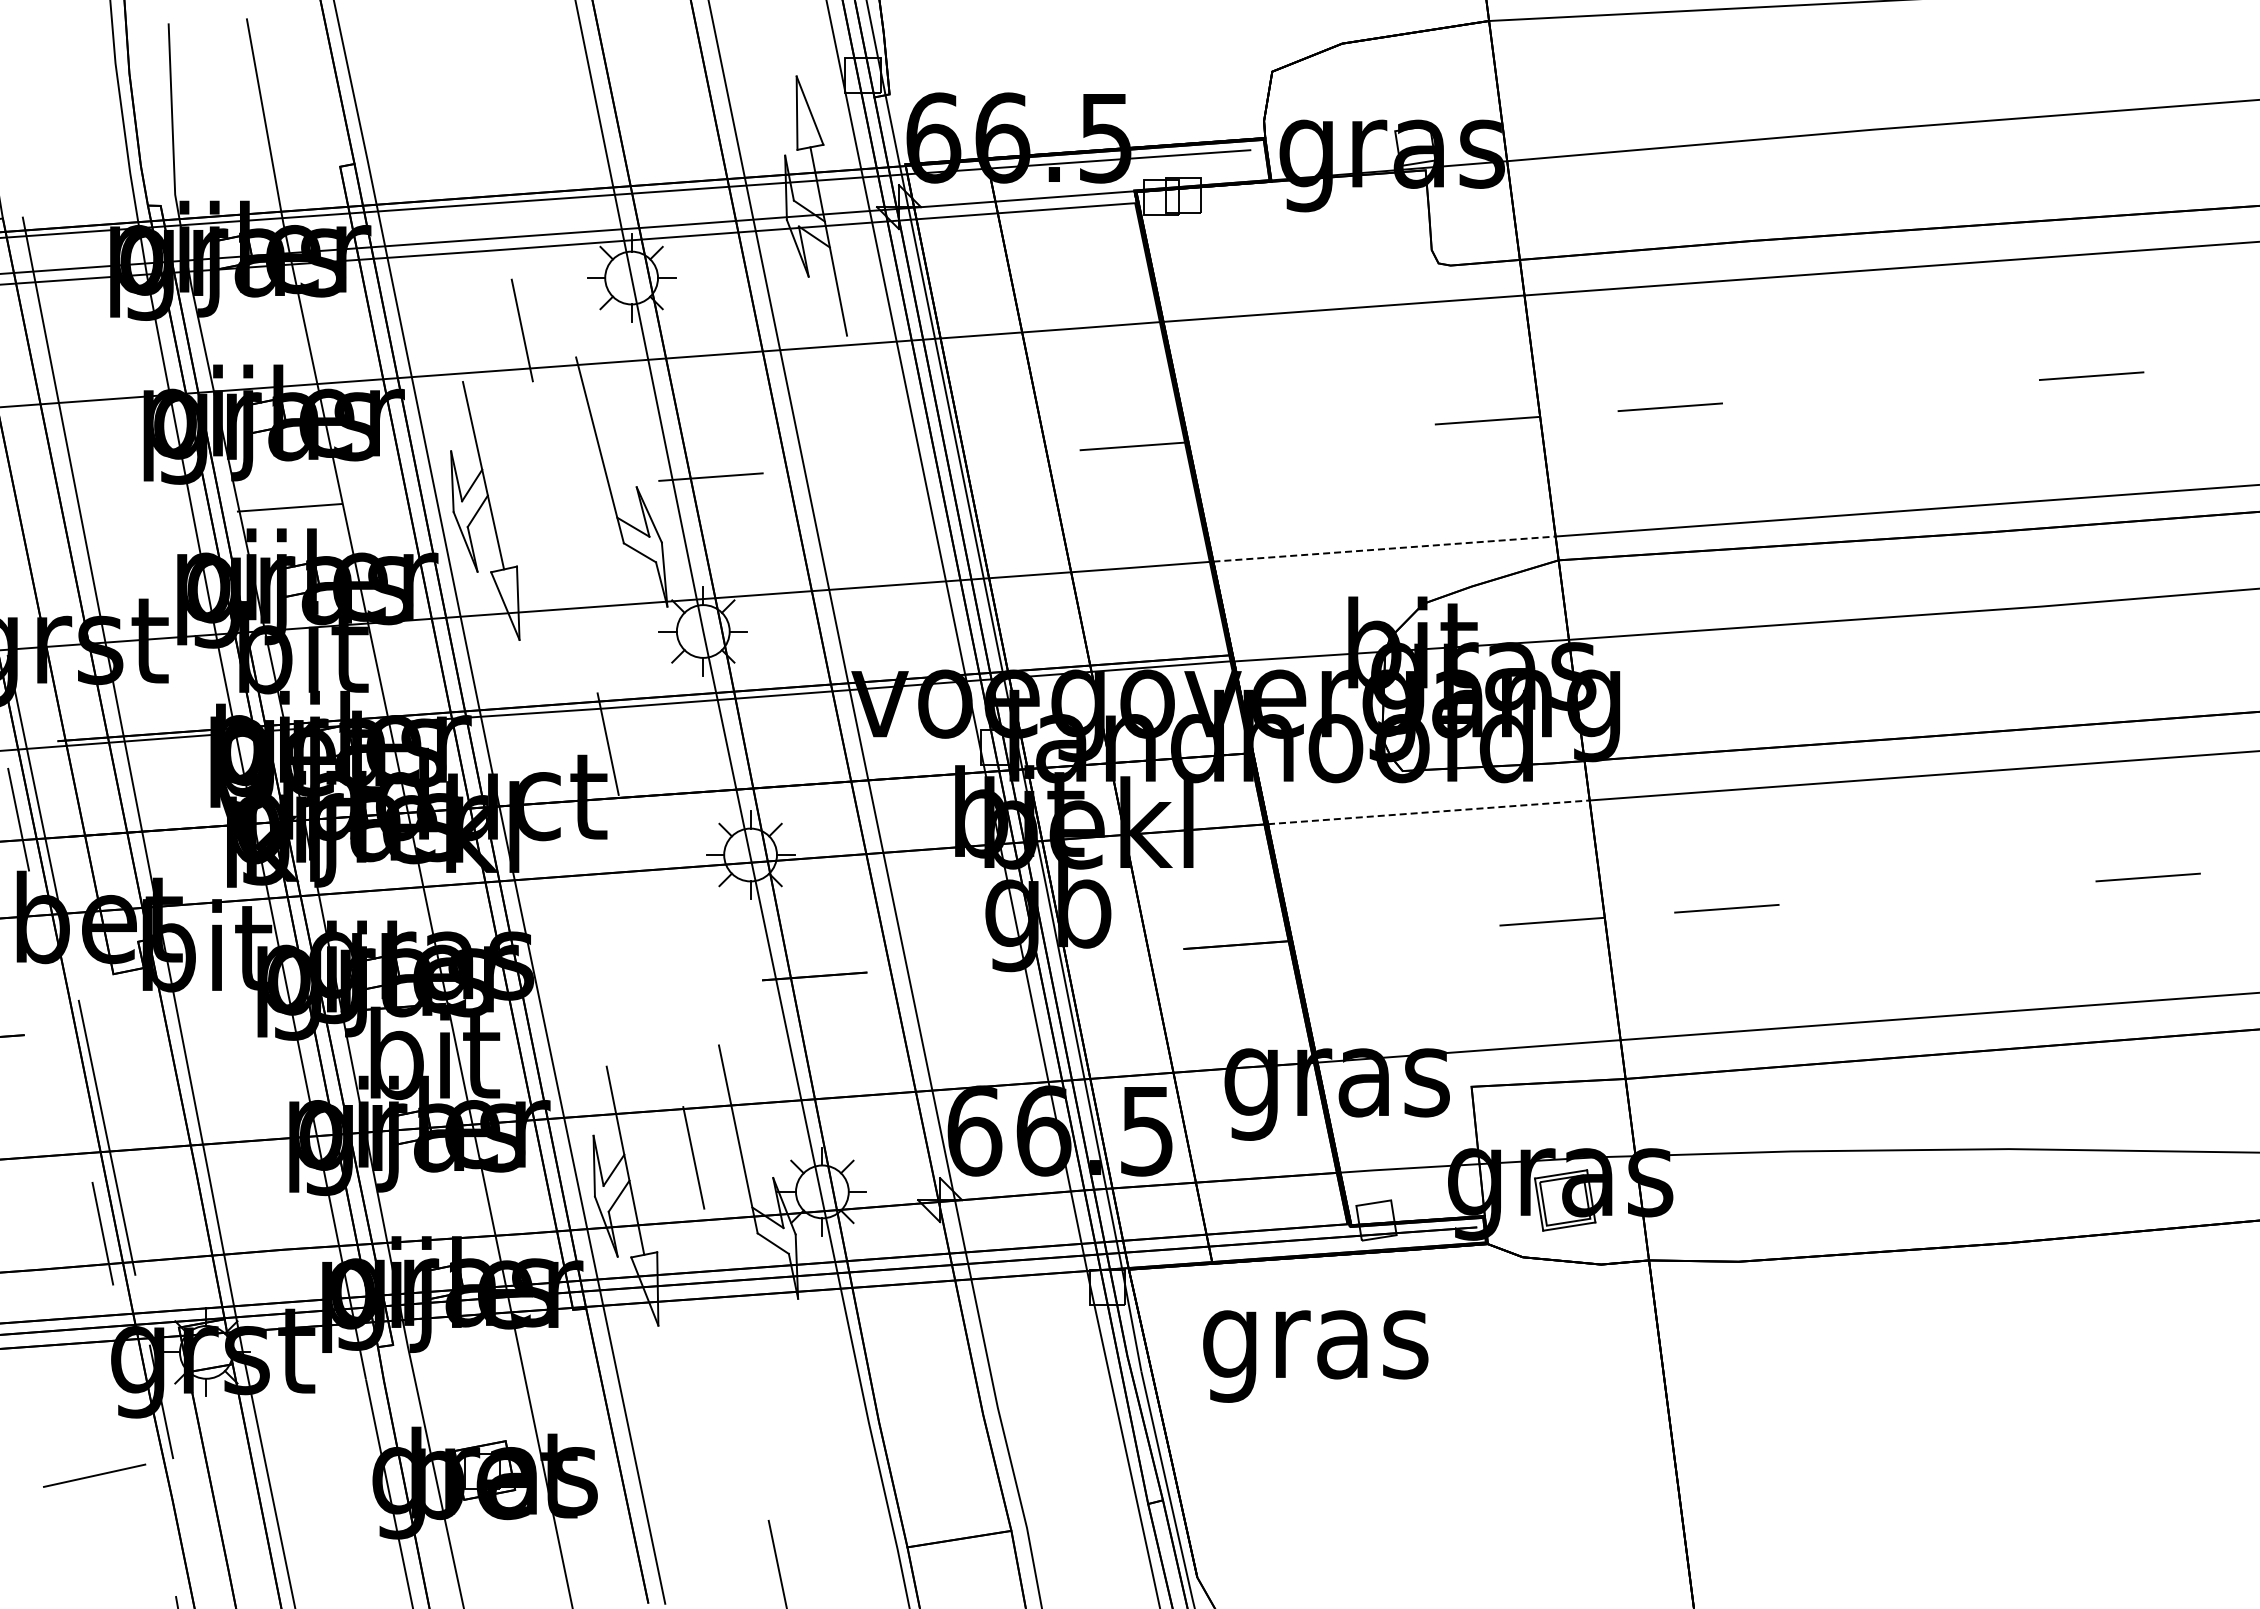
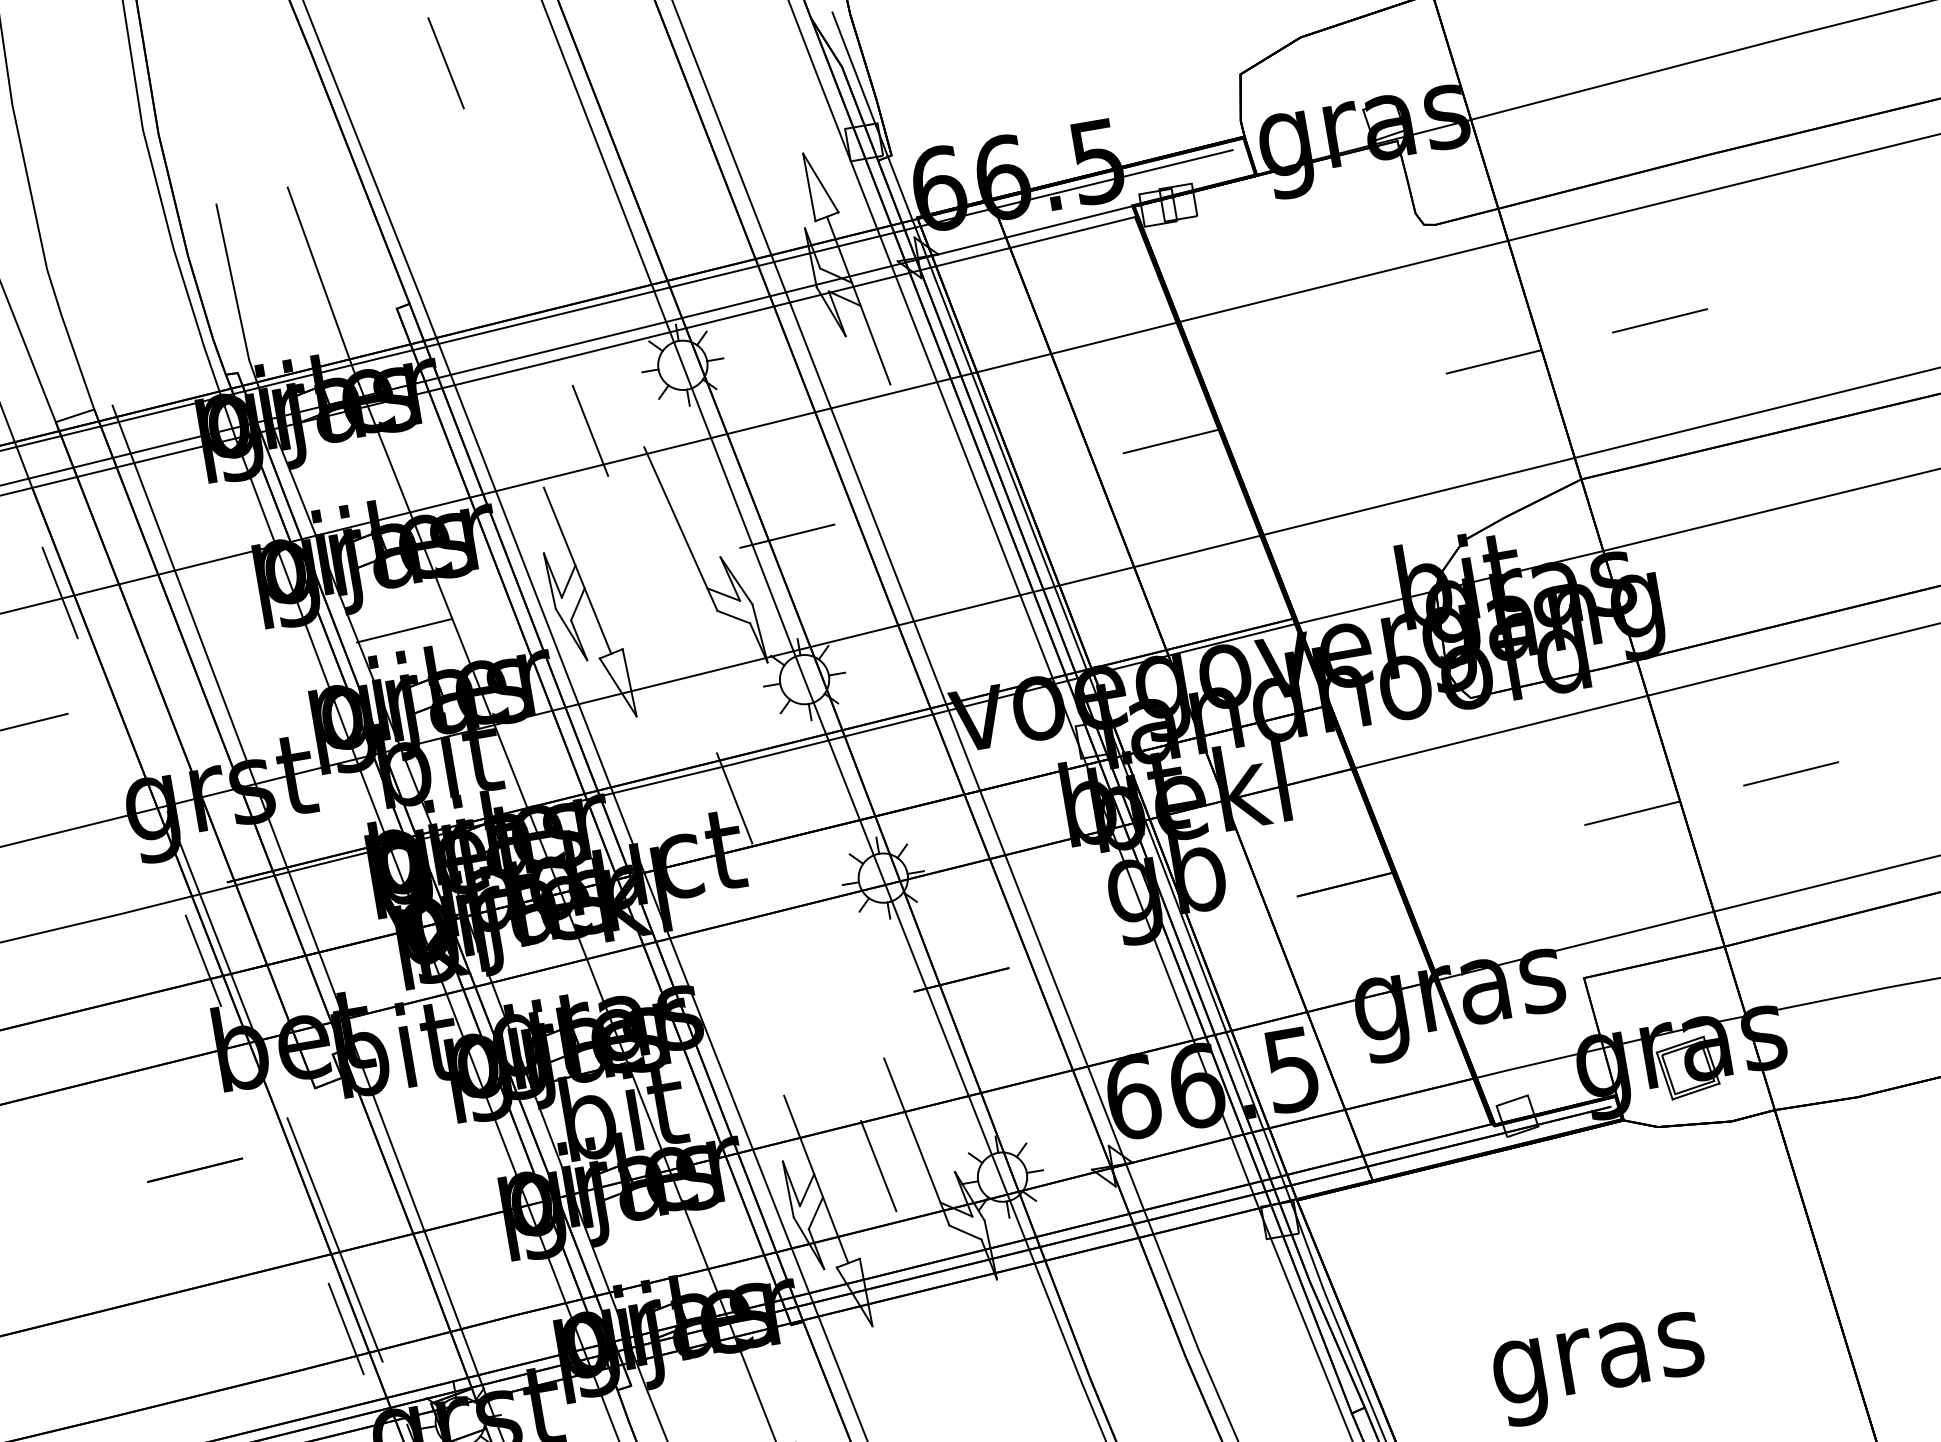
line: (1384, 549) -> (1419, 496), dashed -> solid
line: (1429, 812) -> (1502, 732), dashed -> solid
text: (1315, 1356) -> (1599, 1369), moved

